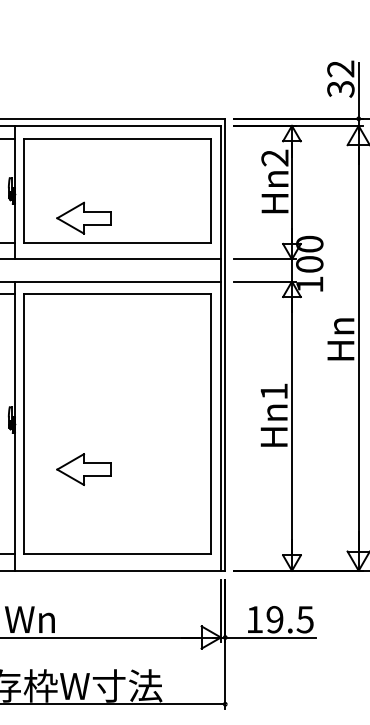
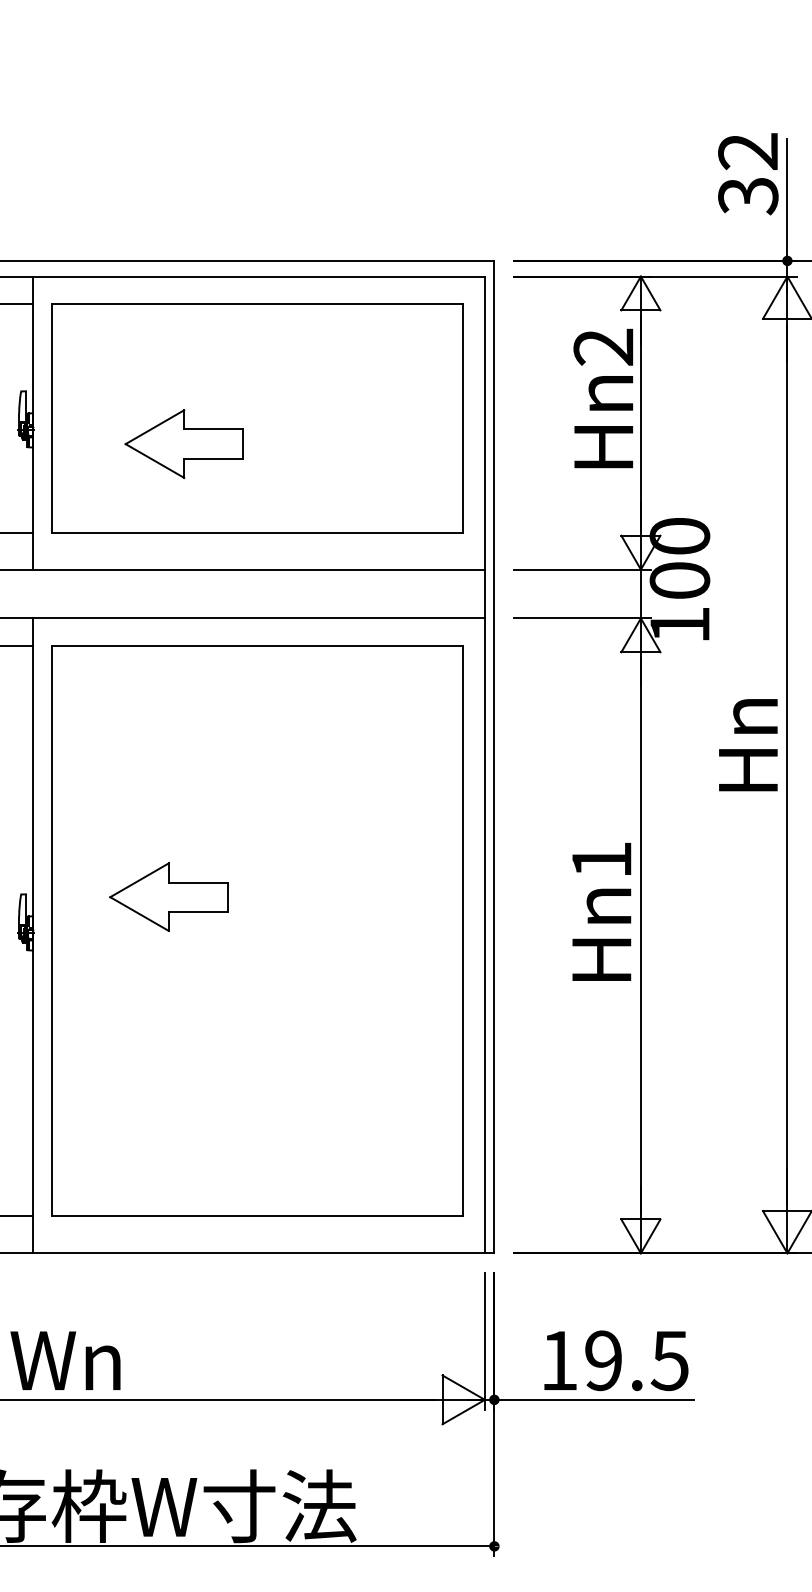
part: (83, 217) -> (183, 442), moved
part: (83, 469) -> (167, 897), moved

